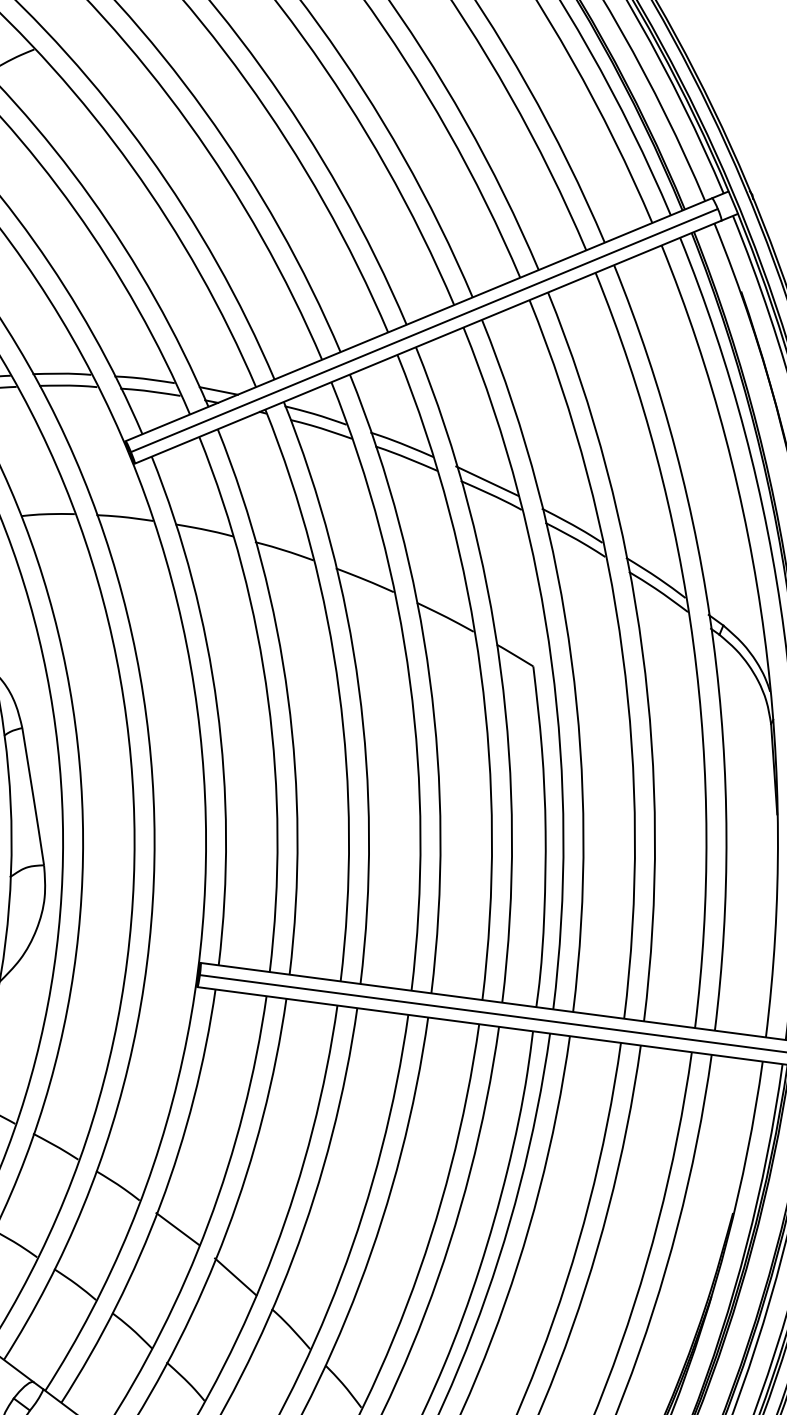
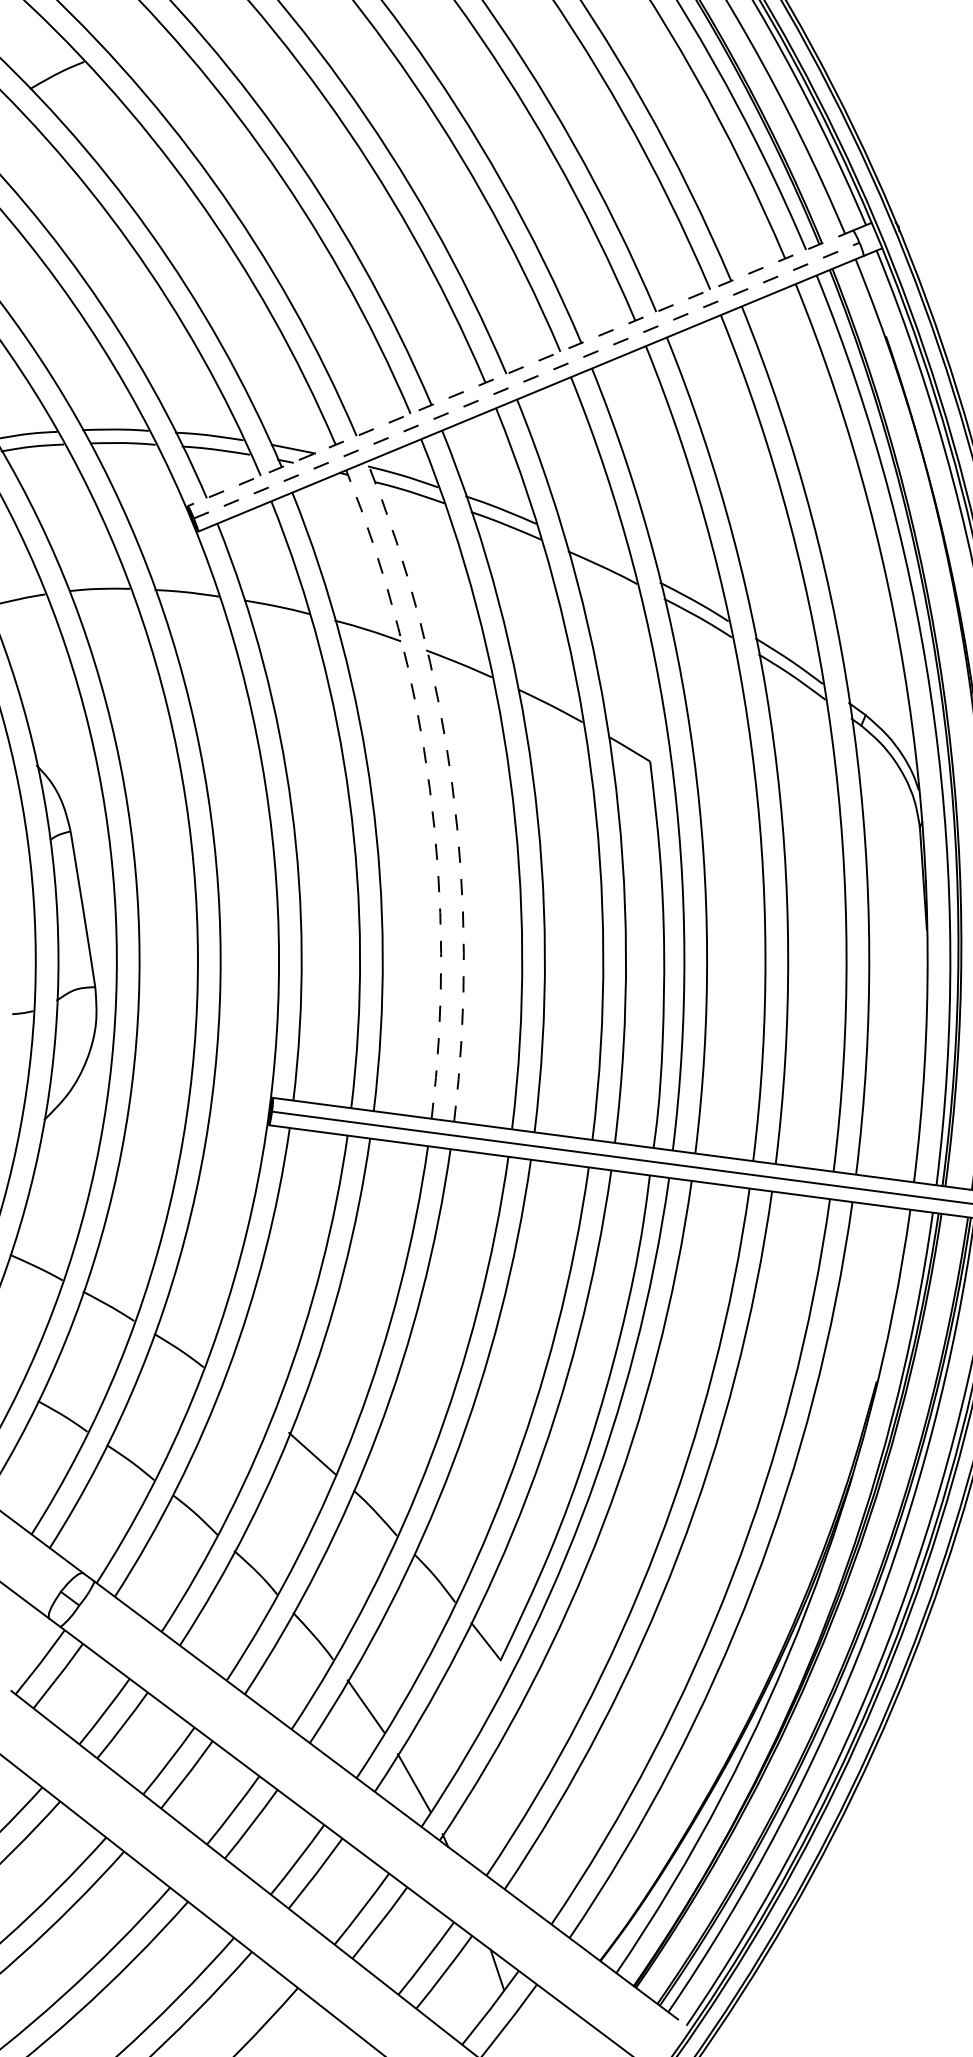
line: (418, 319) -> (520, 368), solid -> dashed
line: (425, 330) -> (527, 380), solid -> dashed
line: (486, 481) -> (597, 551), removed
arc: (359, 688) -> (452, 786), solid -> dashed
arc: (338, 691) -> (429, 789), solid -> dashed
line: (177, 1228) -> (246, 1399), removed

